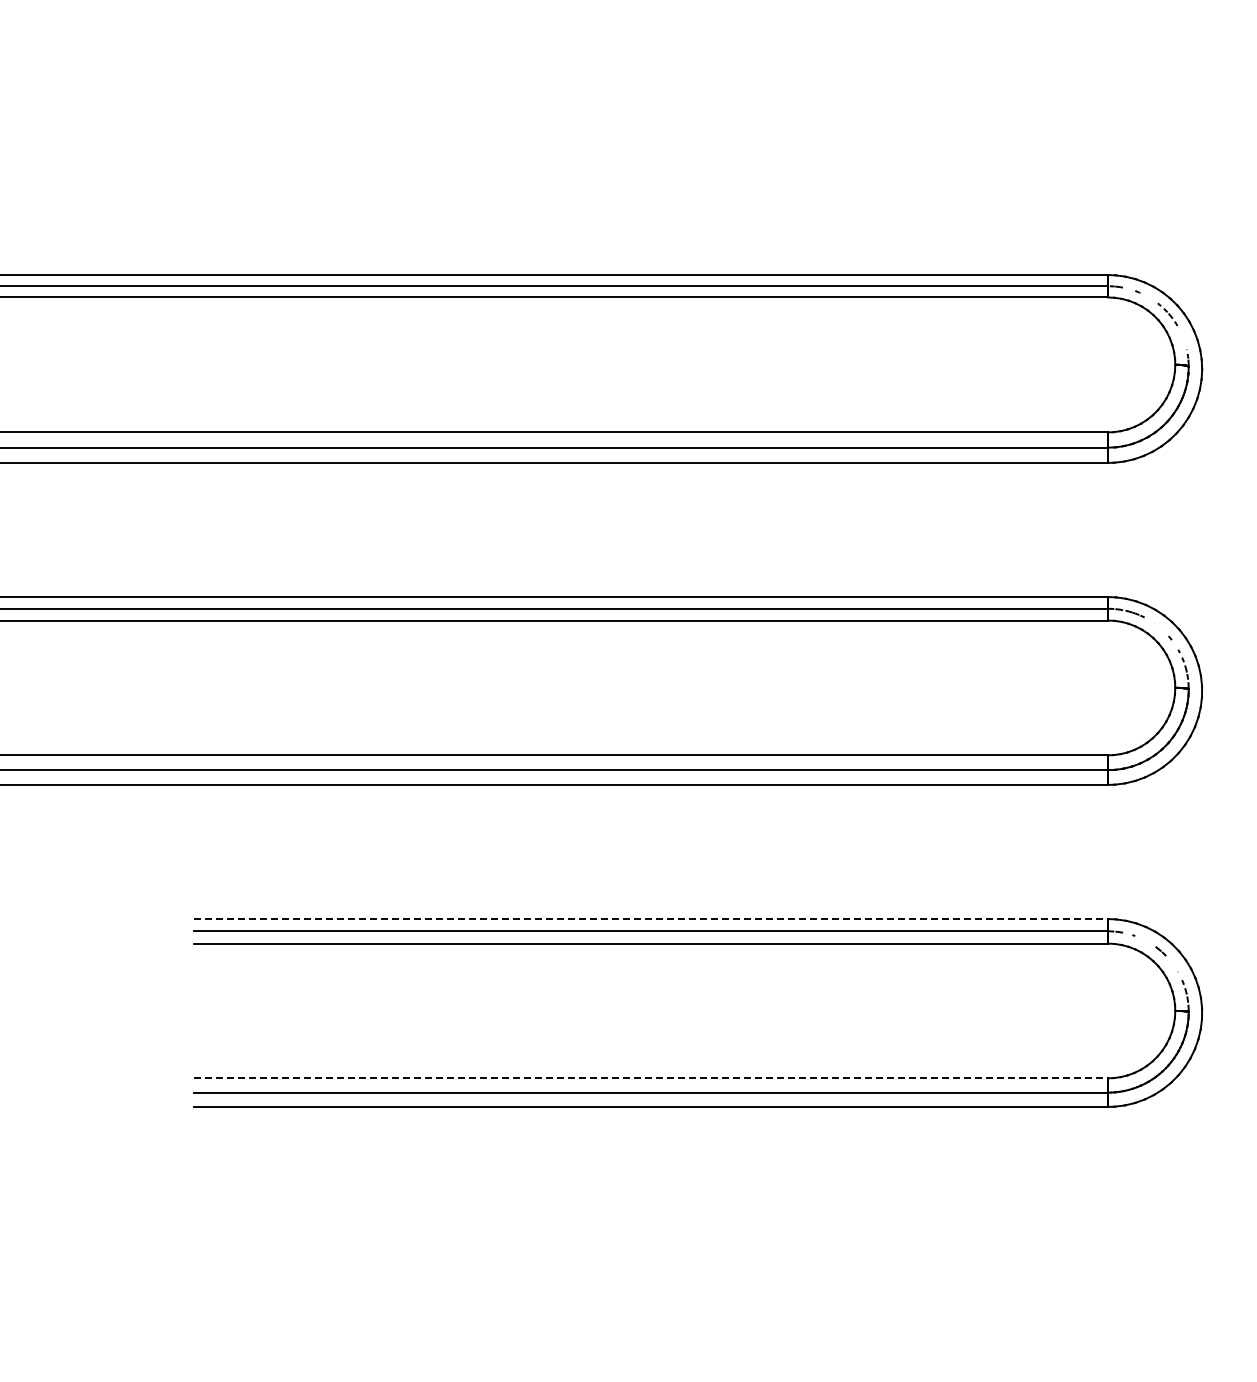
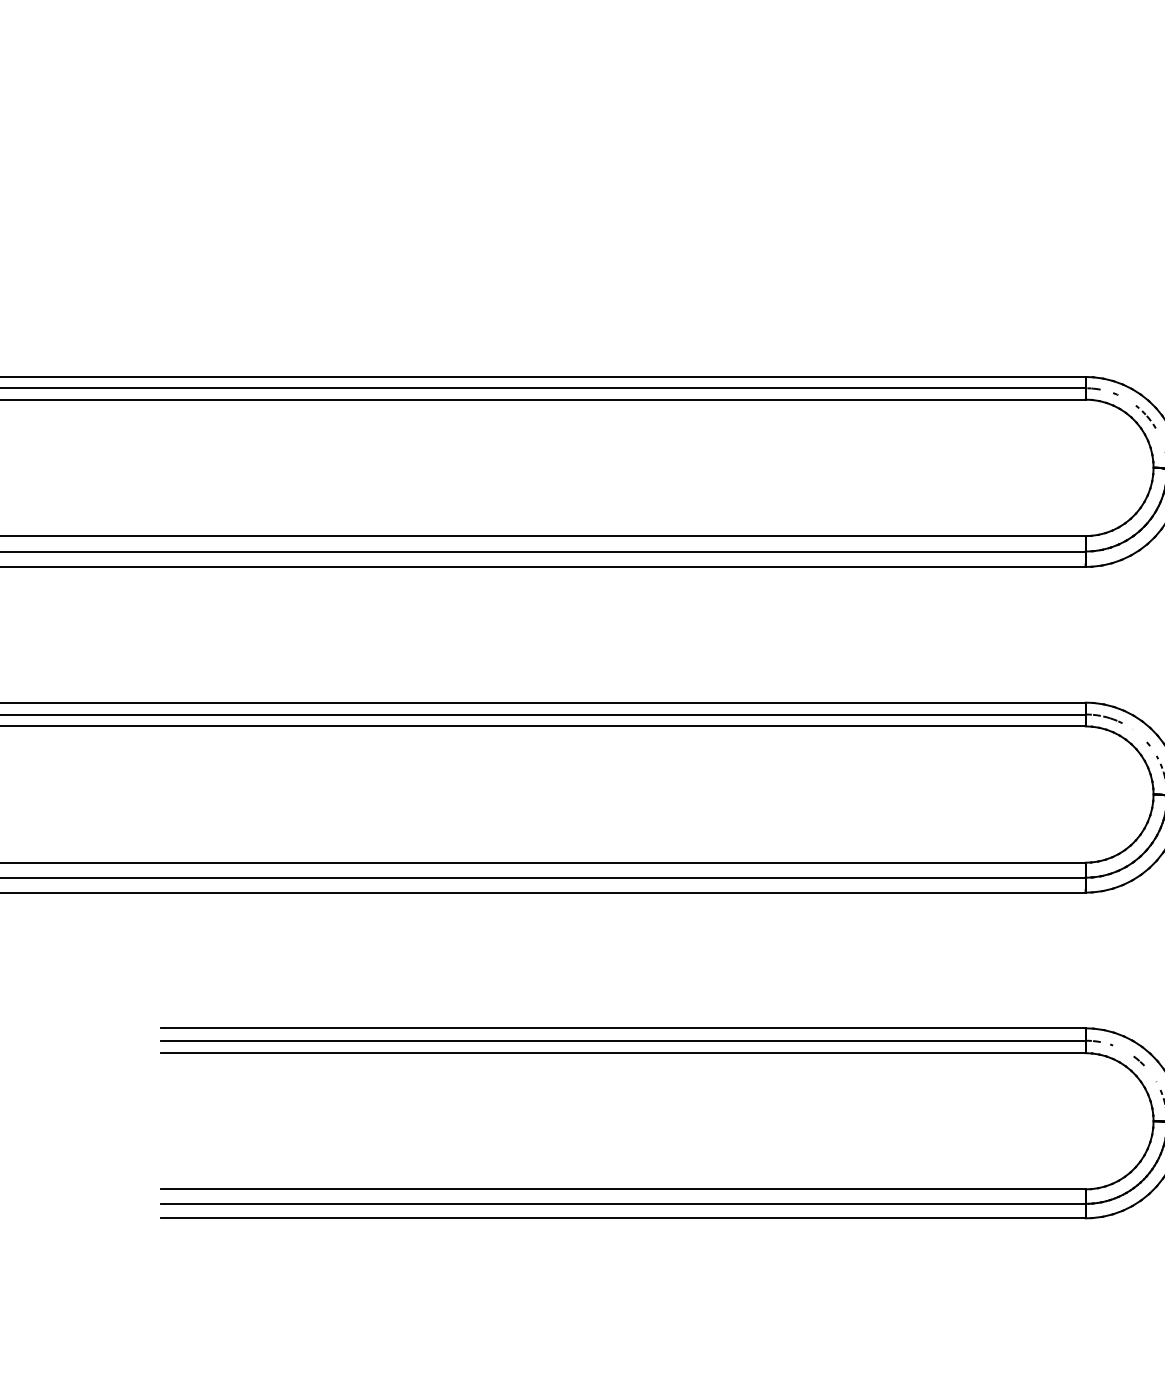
line: (651, 919) -> (623, 1028), dashed -> solid
line: (651, 1078) -> (623, 1189), dashed -> solid

